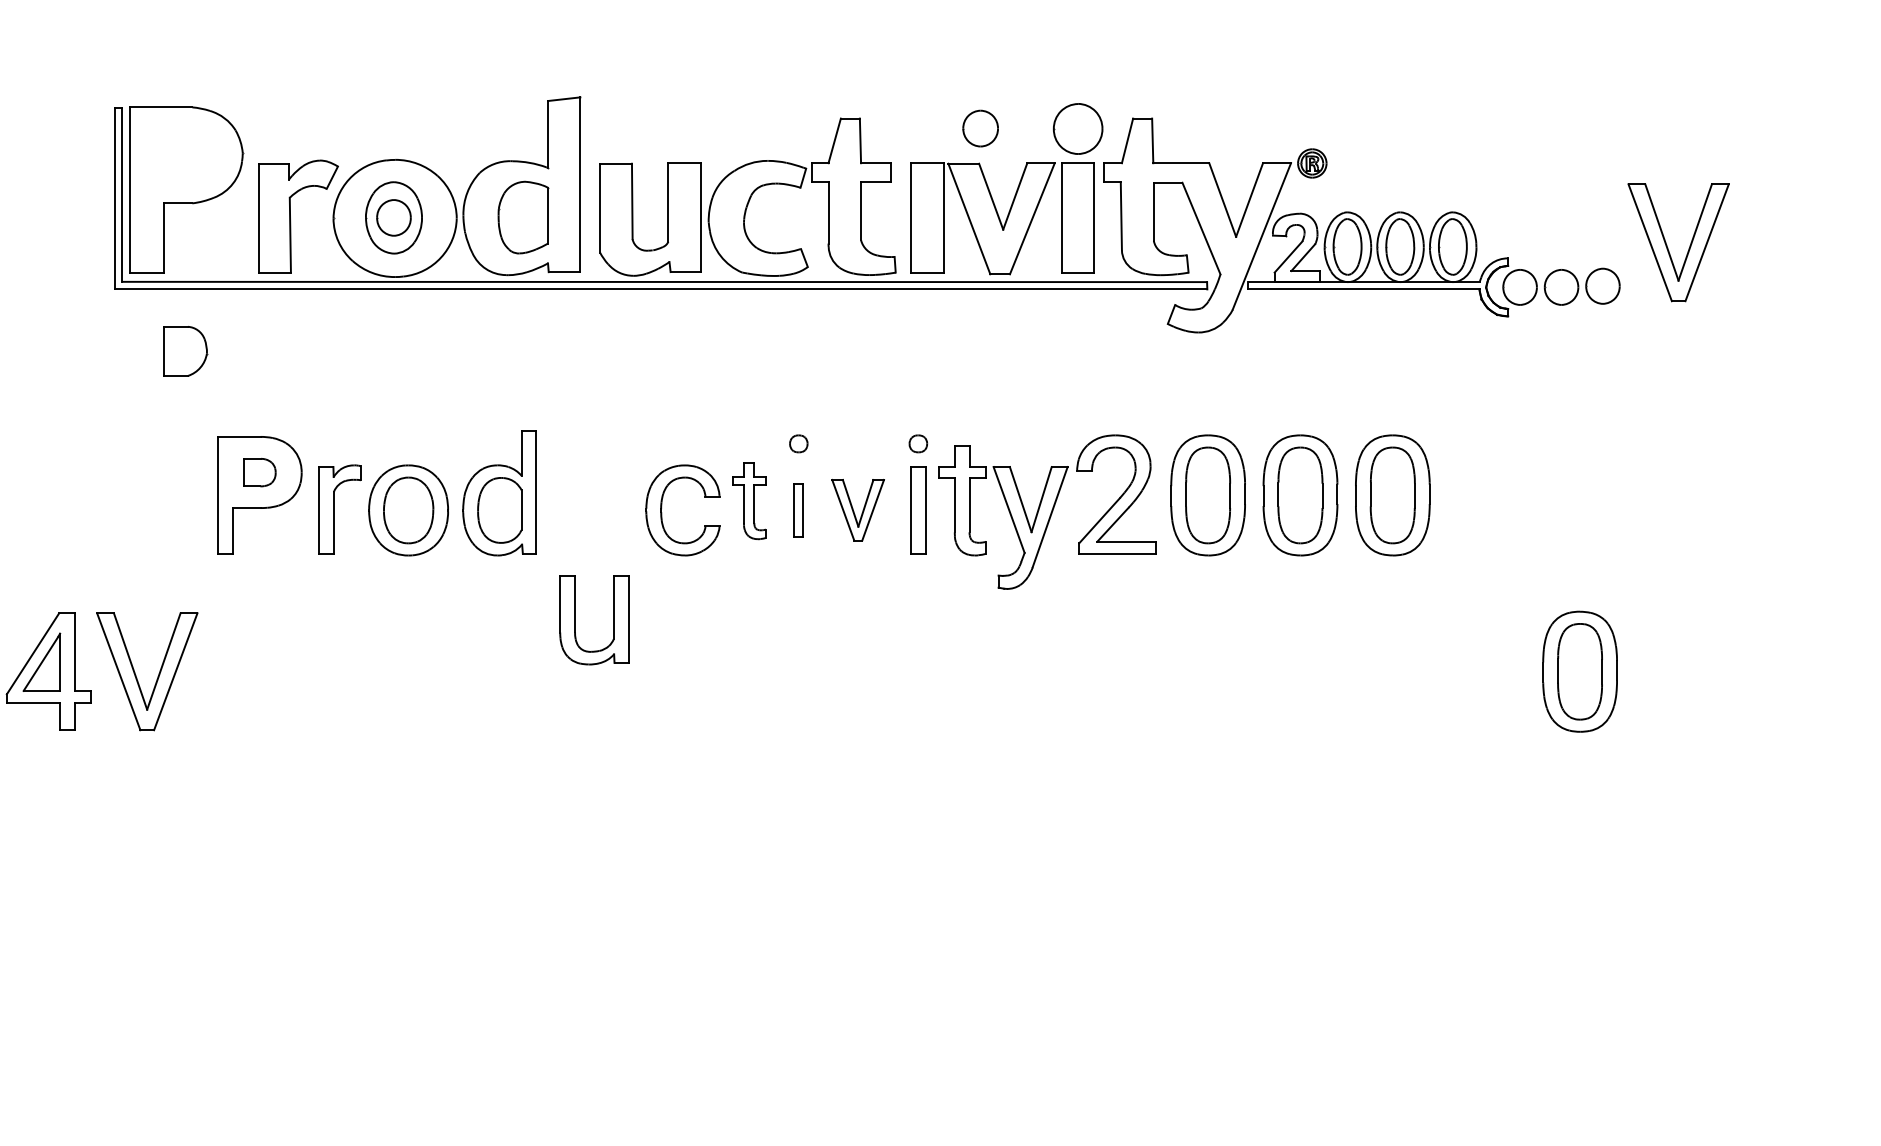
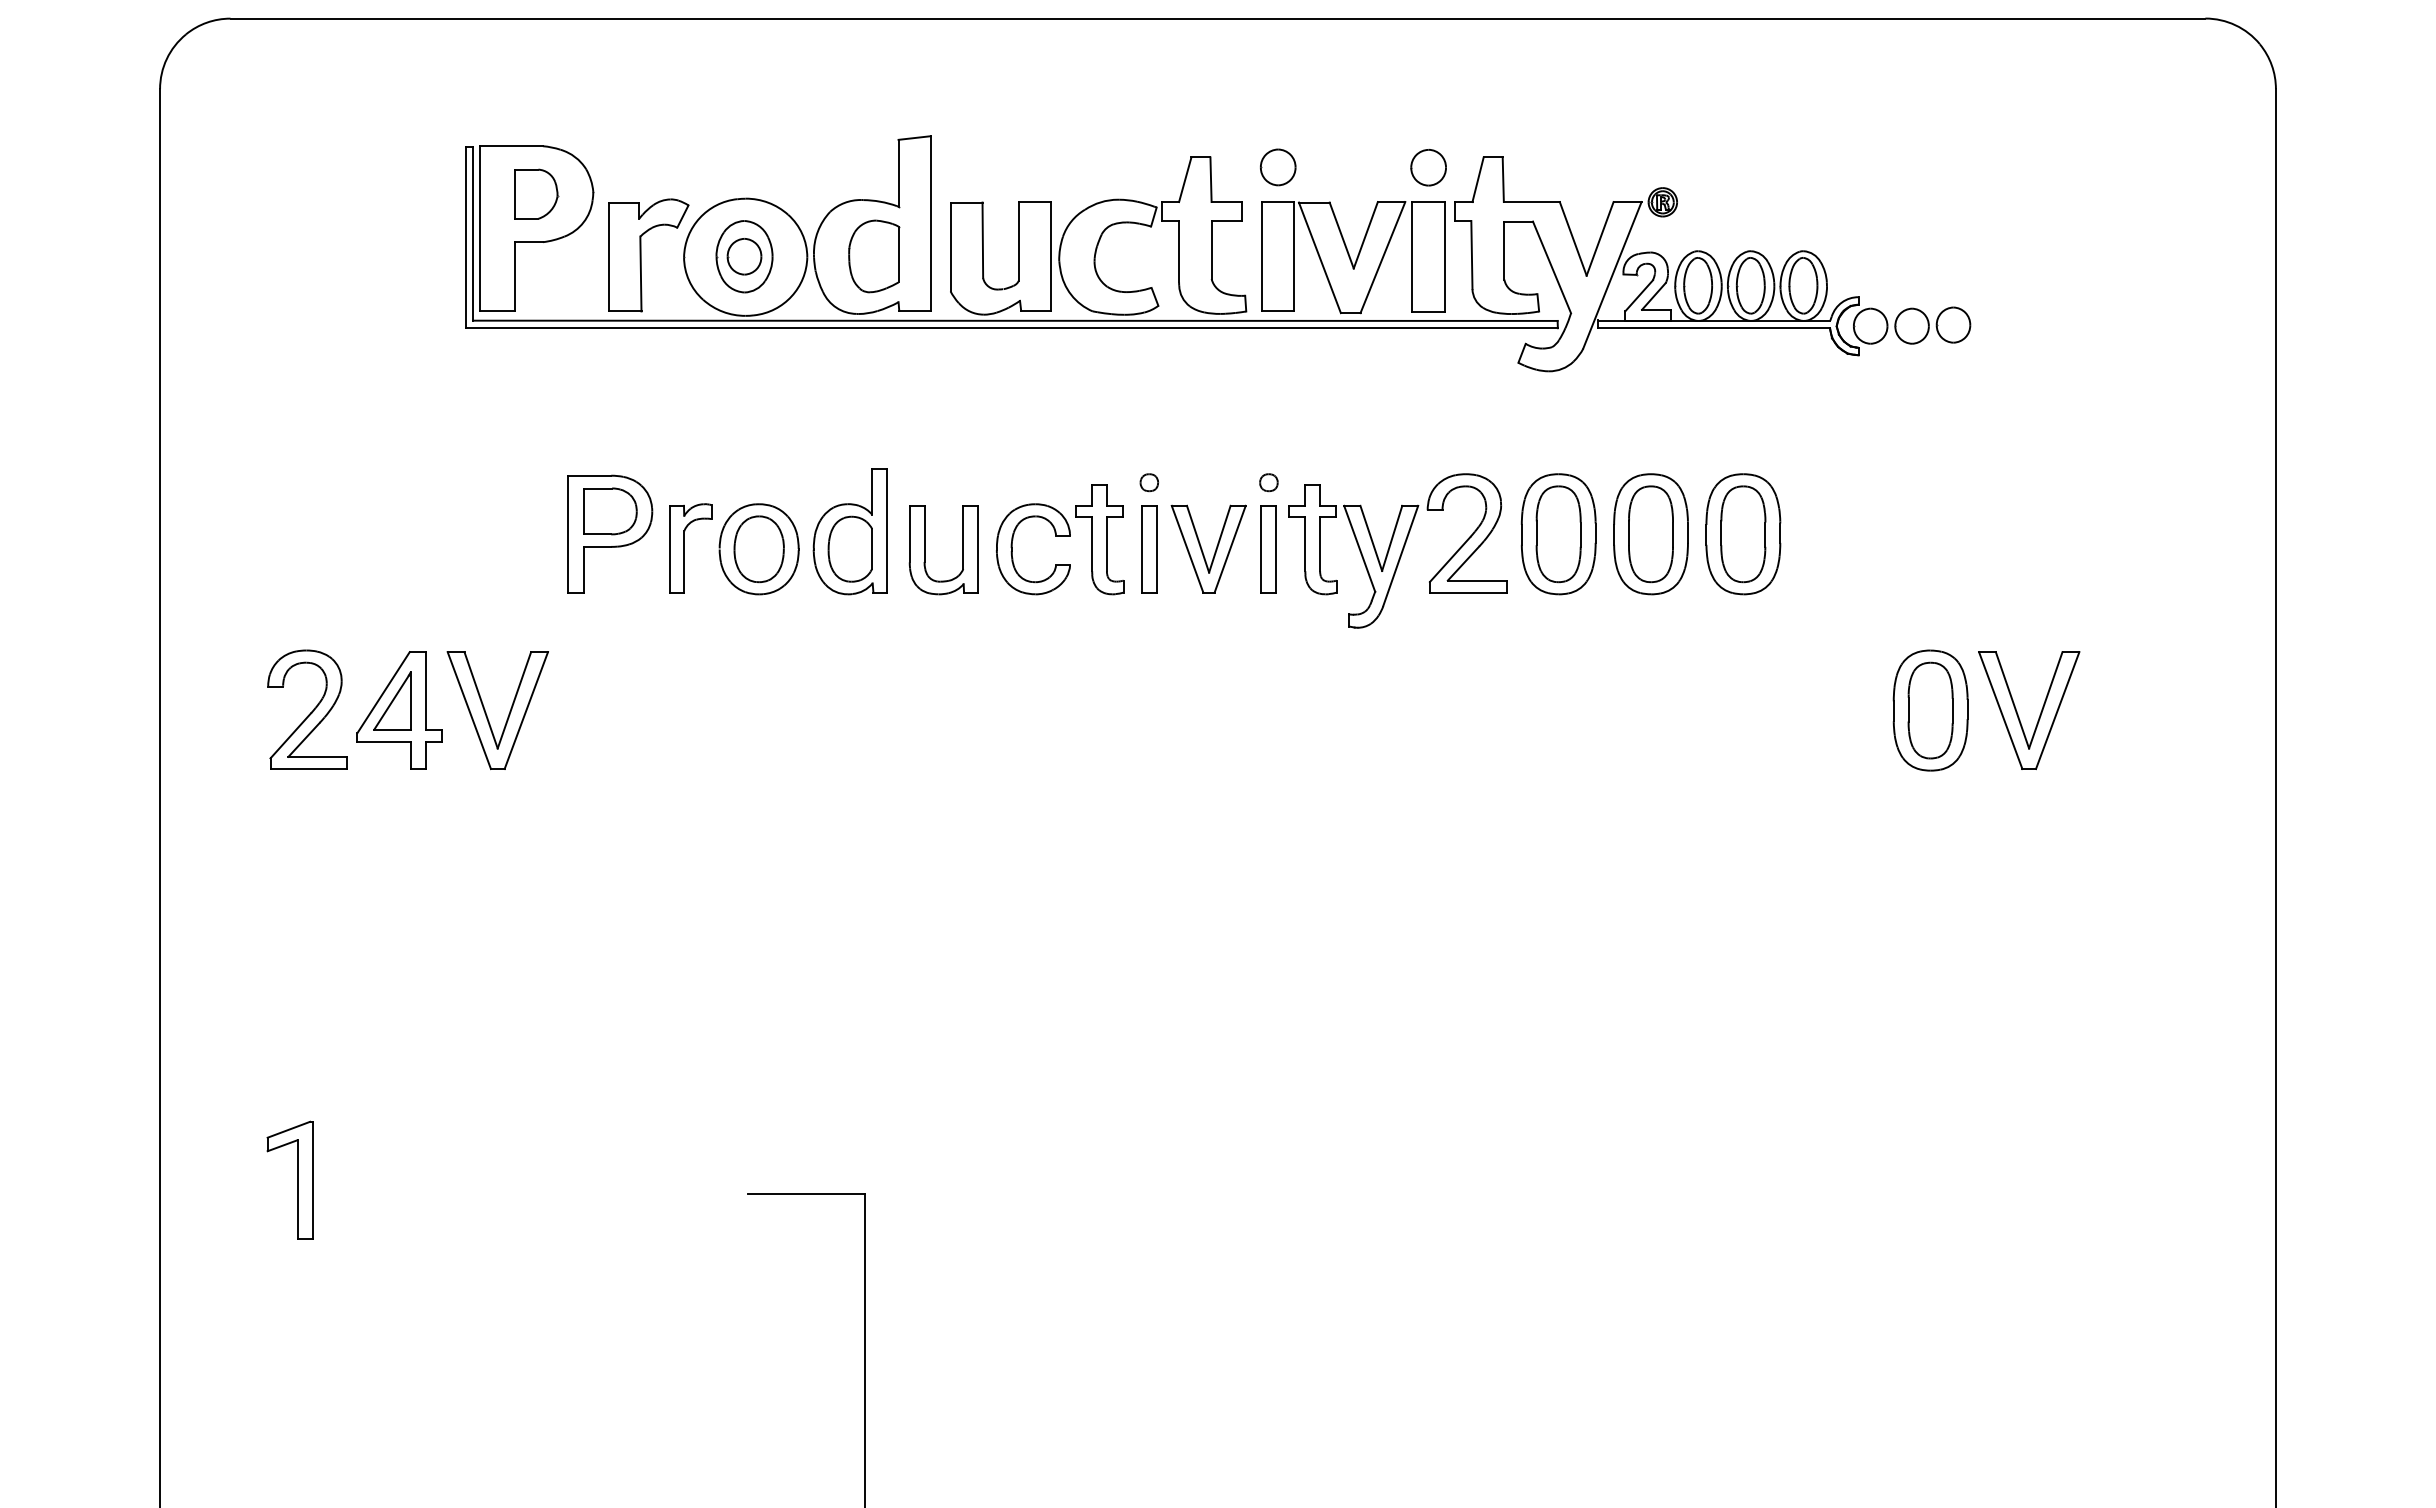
part: (980, 128) -> (1278, 167), moved
part: (1077, 128) -> (1428, 167), size x0.71
part: (1688, 246) -> (2039, 714), moved
part: (185, 350) -> (536, 193), moved
part: (259, 472) -> (610, 511), size x1.67
part: (748, 500) -> (1099, 539), size x1.43
part: (857, 509) -> (1208, 548), size x1.43
part: (798, 510) -> (1149, 549), size x1.67
part: (575, 620) -> (925, 550), moved

